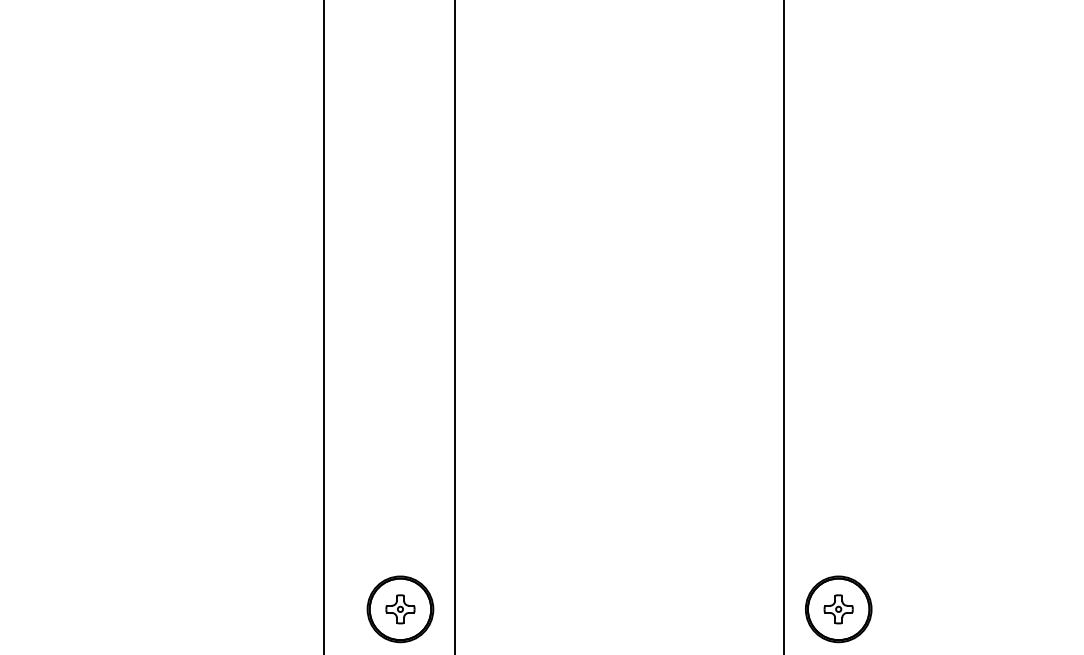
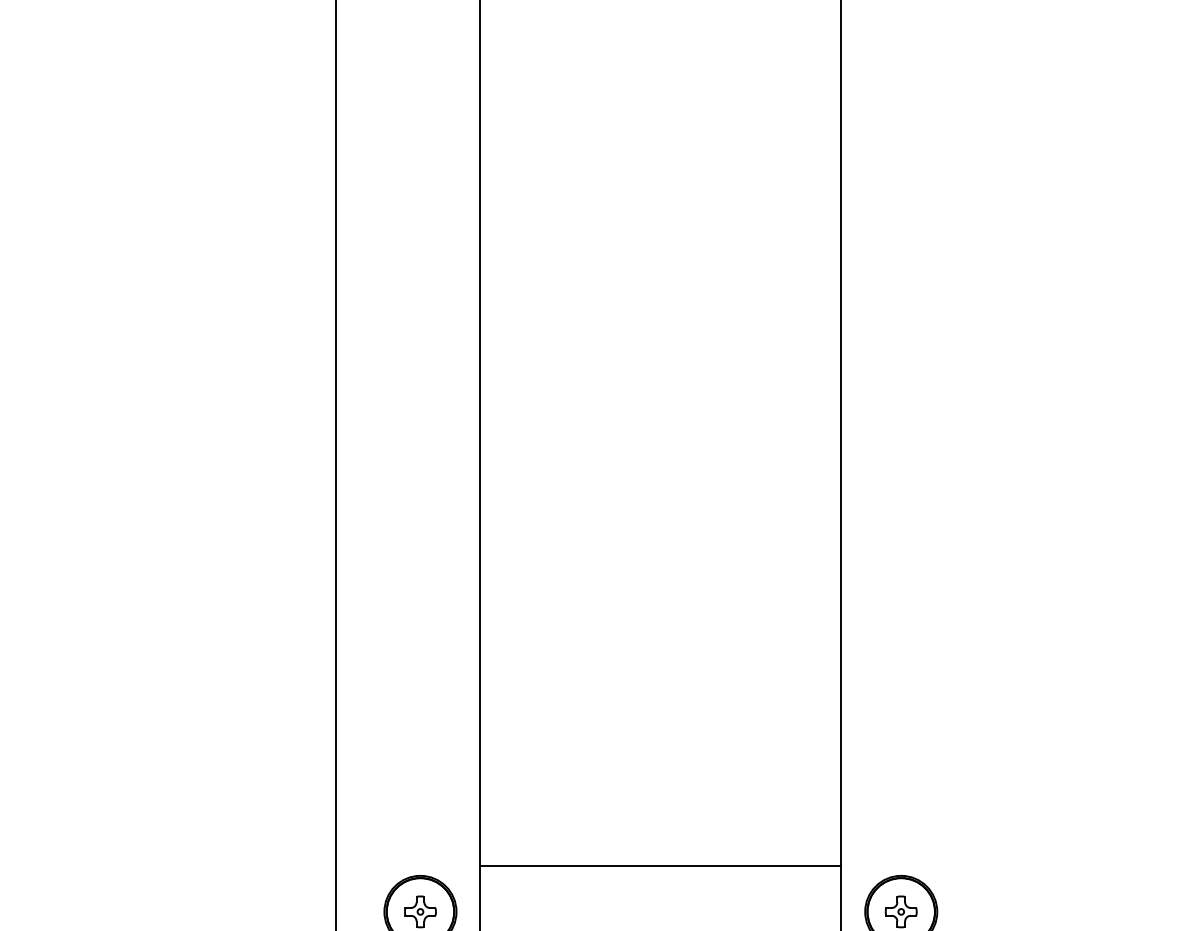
line: (619, 567) -> (660, 865), added

